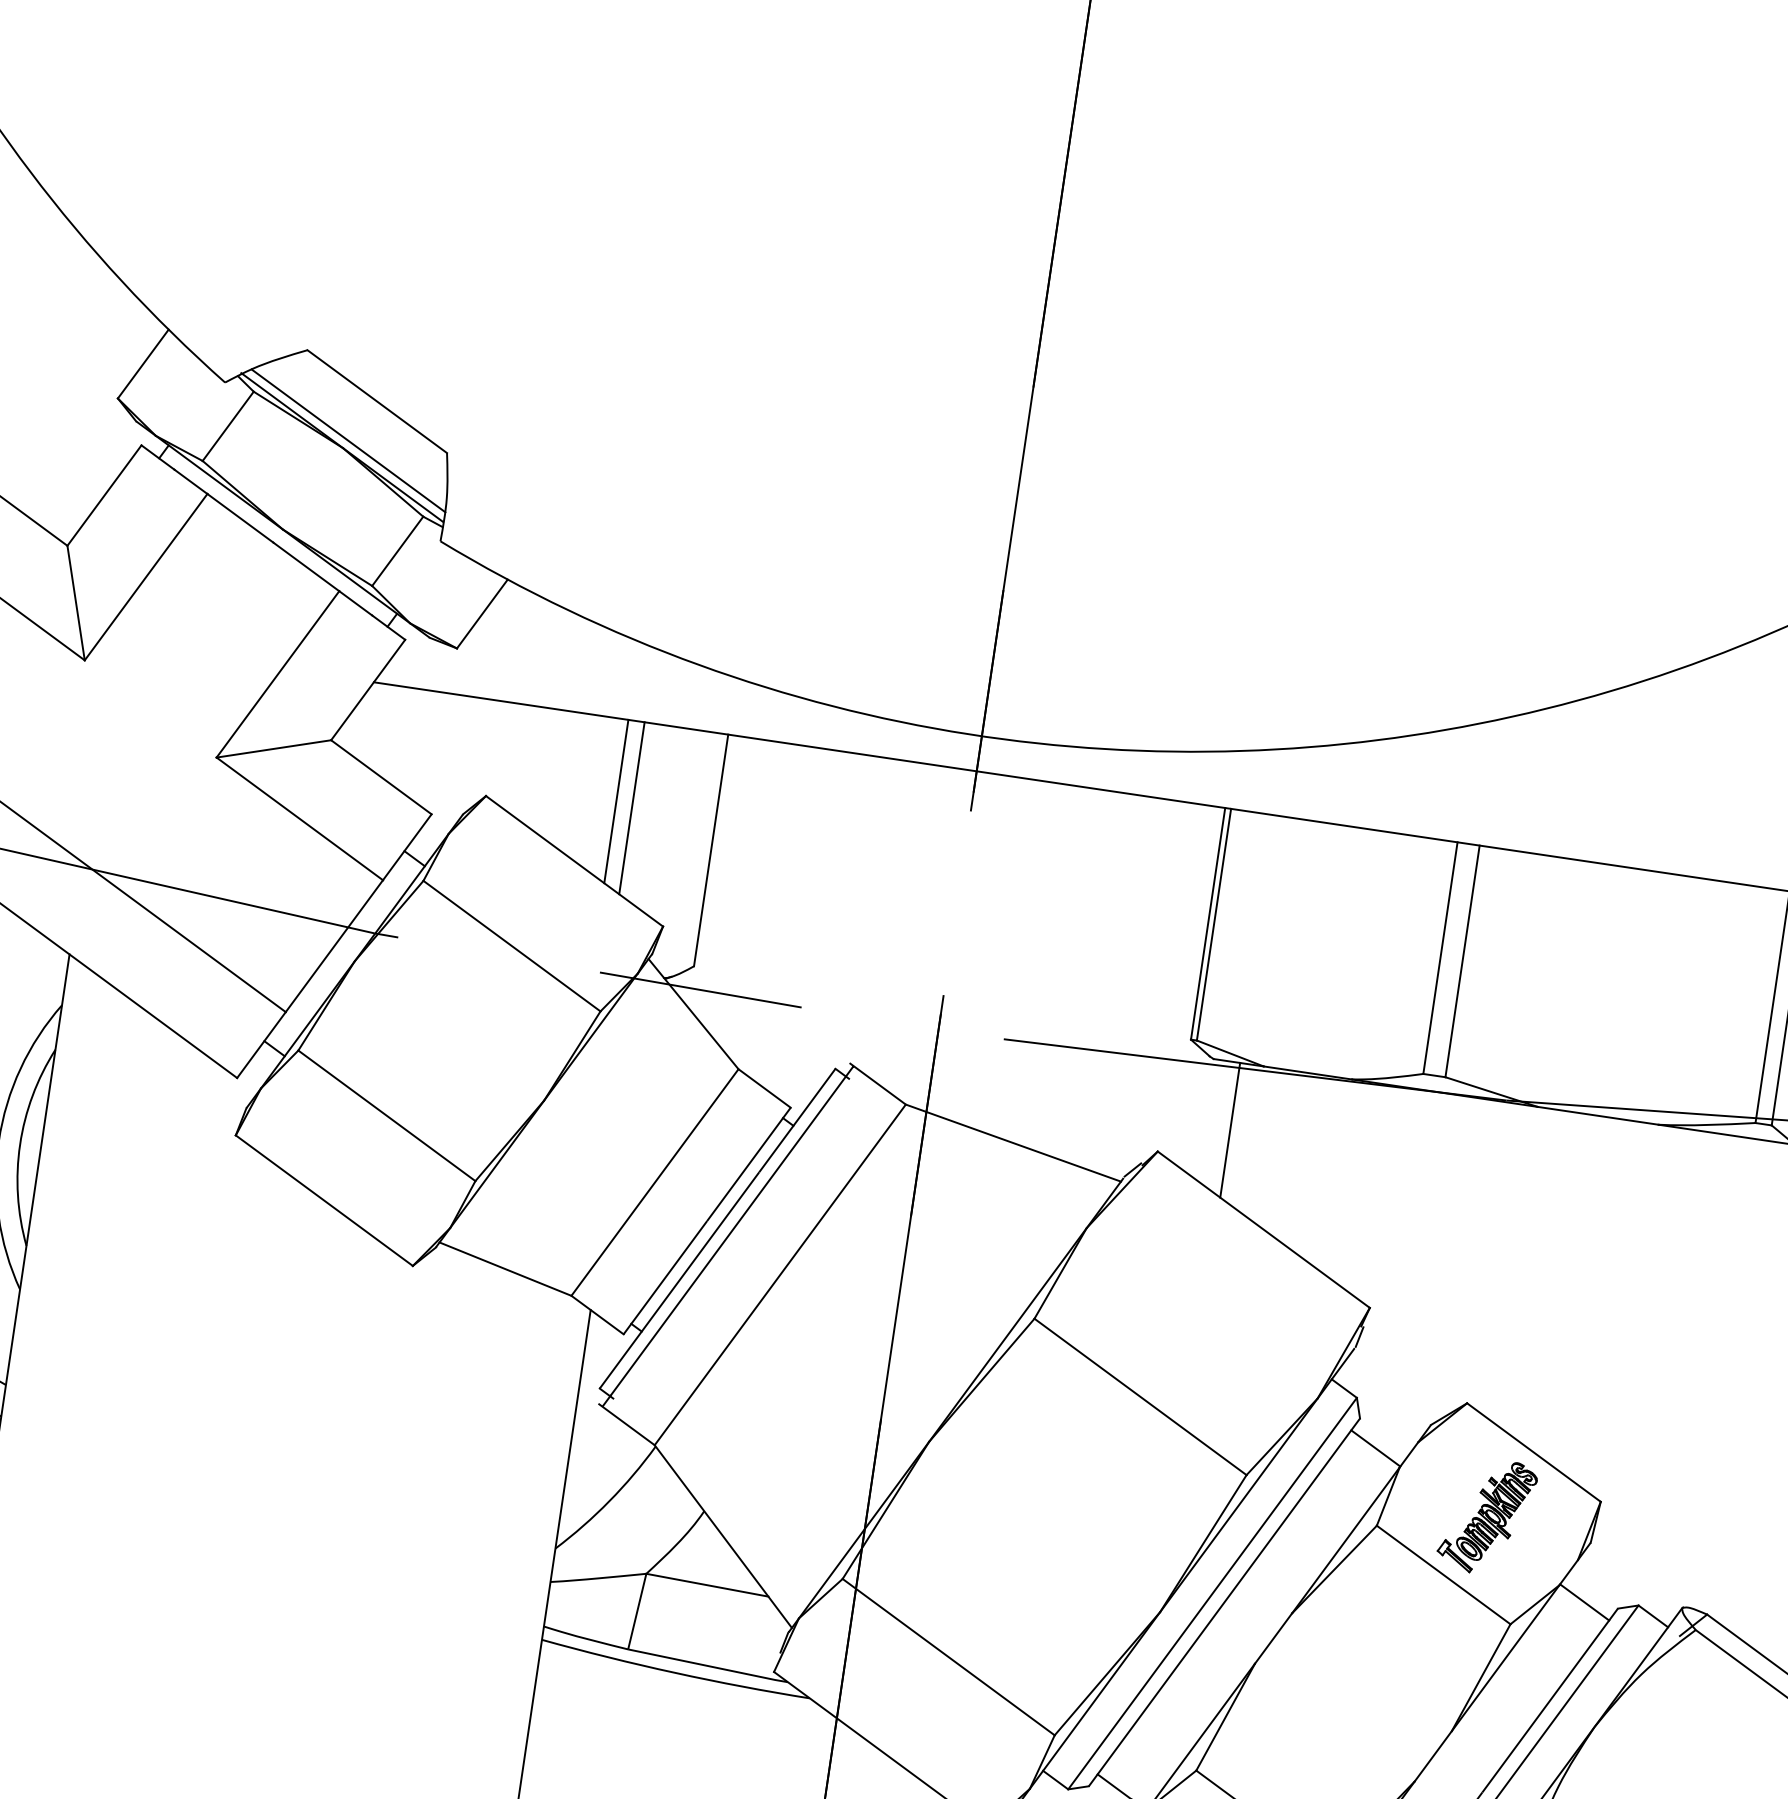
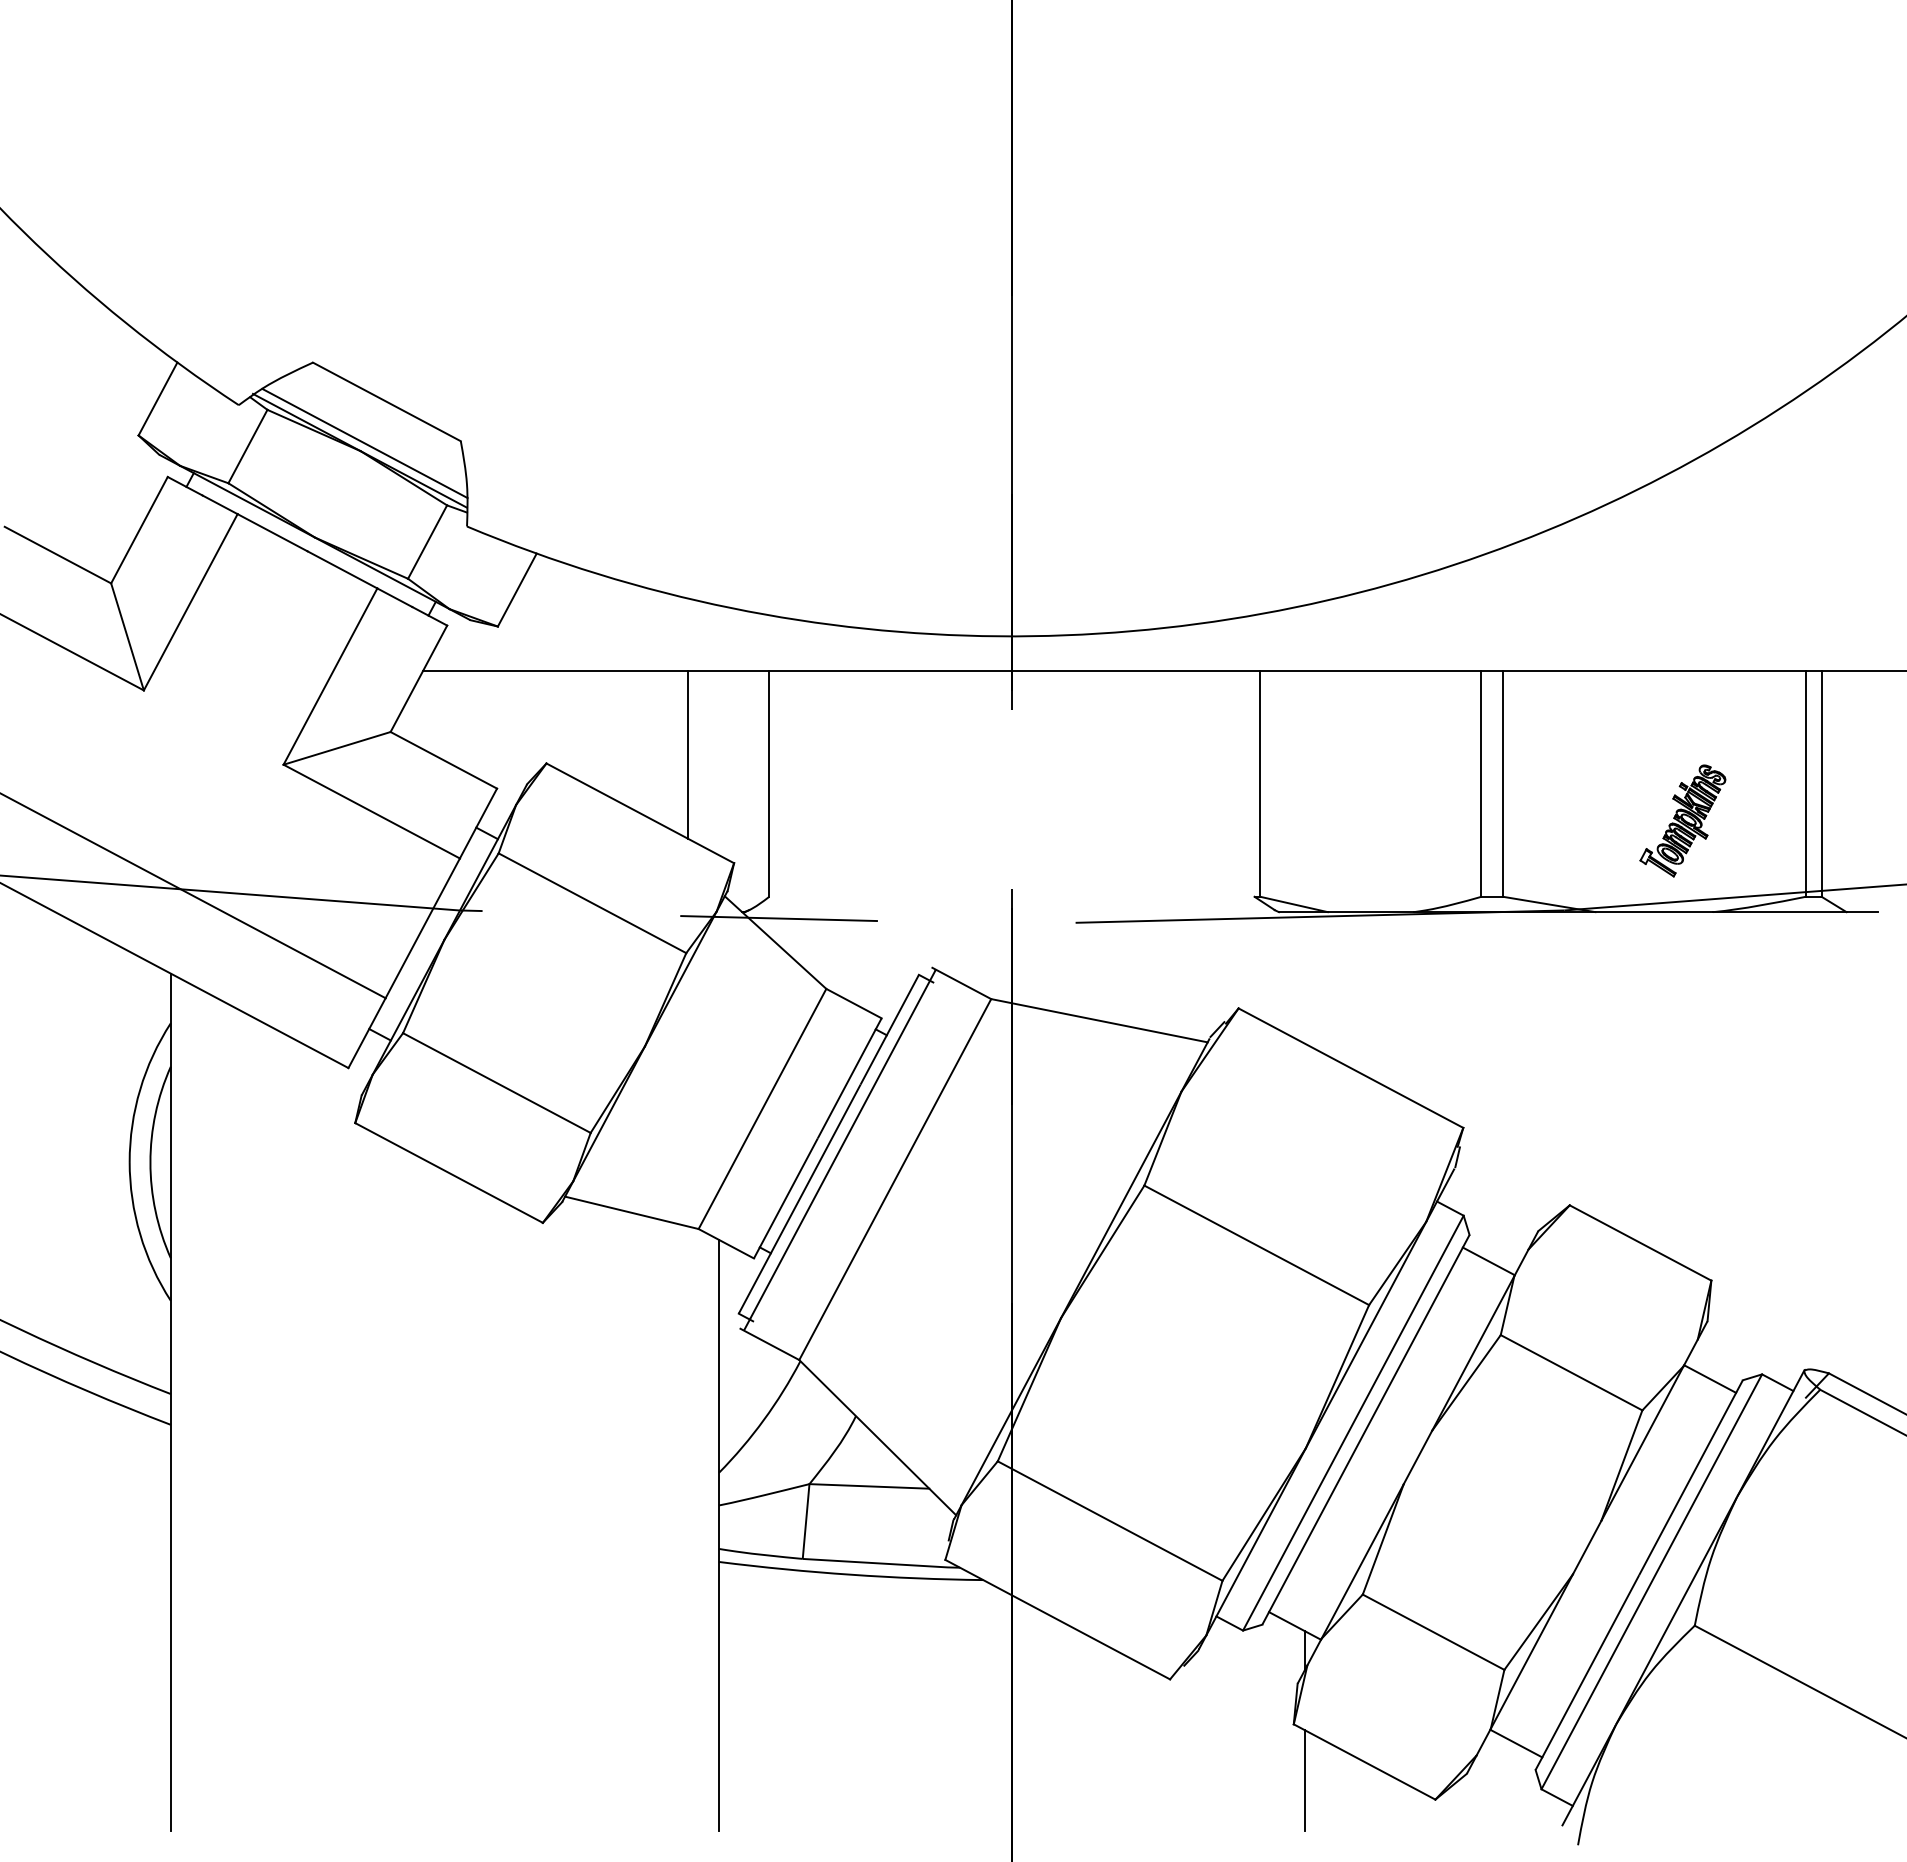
line: (616, 801) -> (671, 750), removed
line: (1208, 923) -> (1254, 783), removed
line: (1229, 1129) -> (1304, 977), removed
part: (1486, 1516) -> (1682, 820), moved

